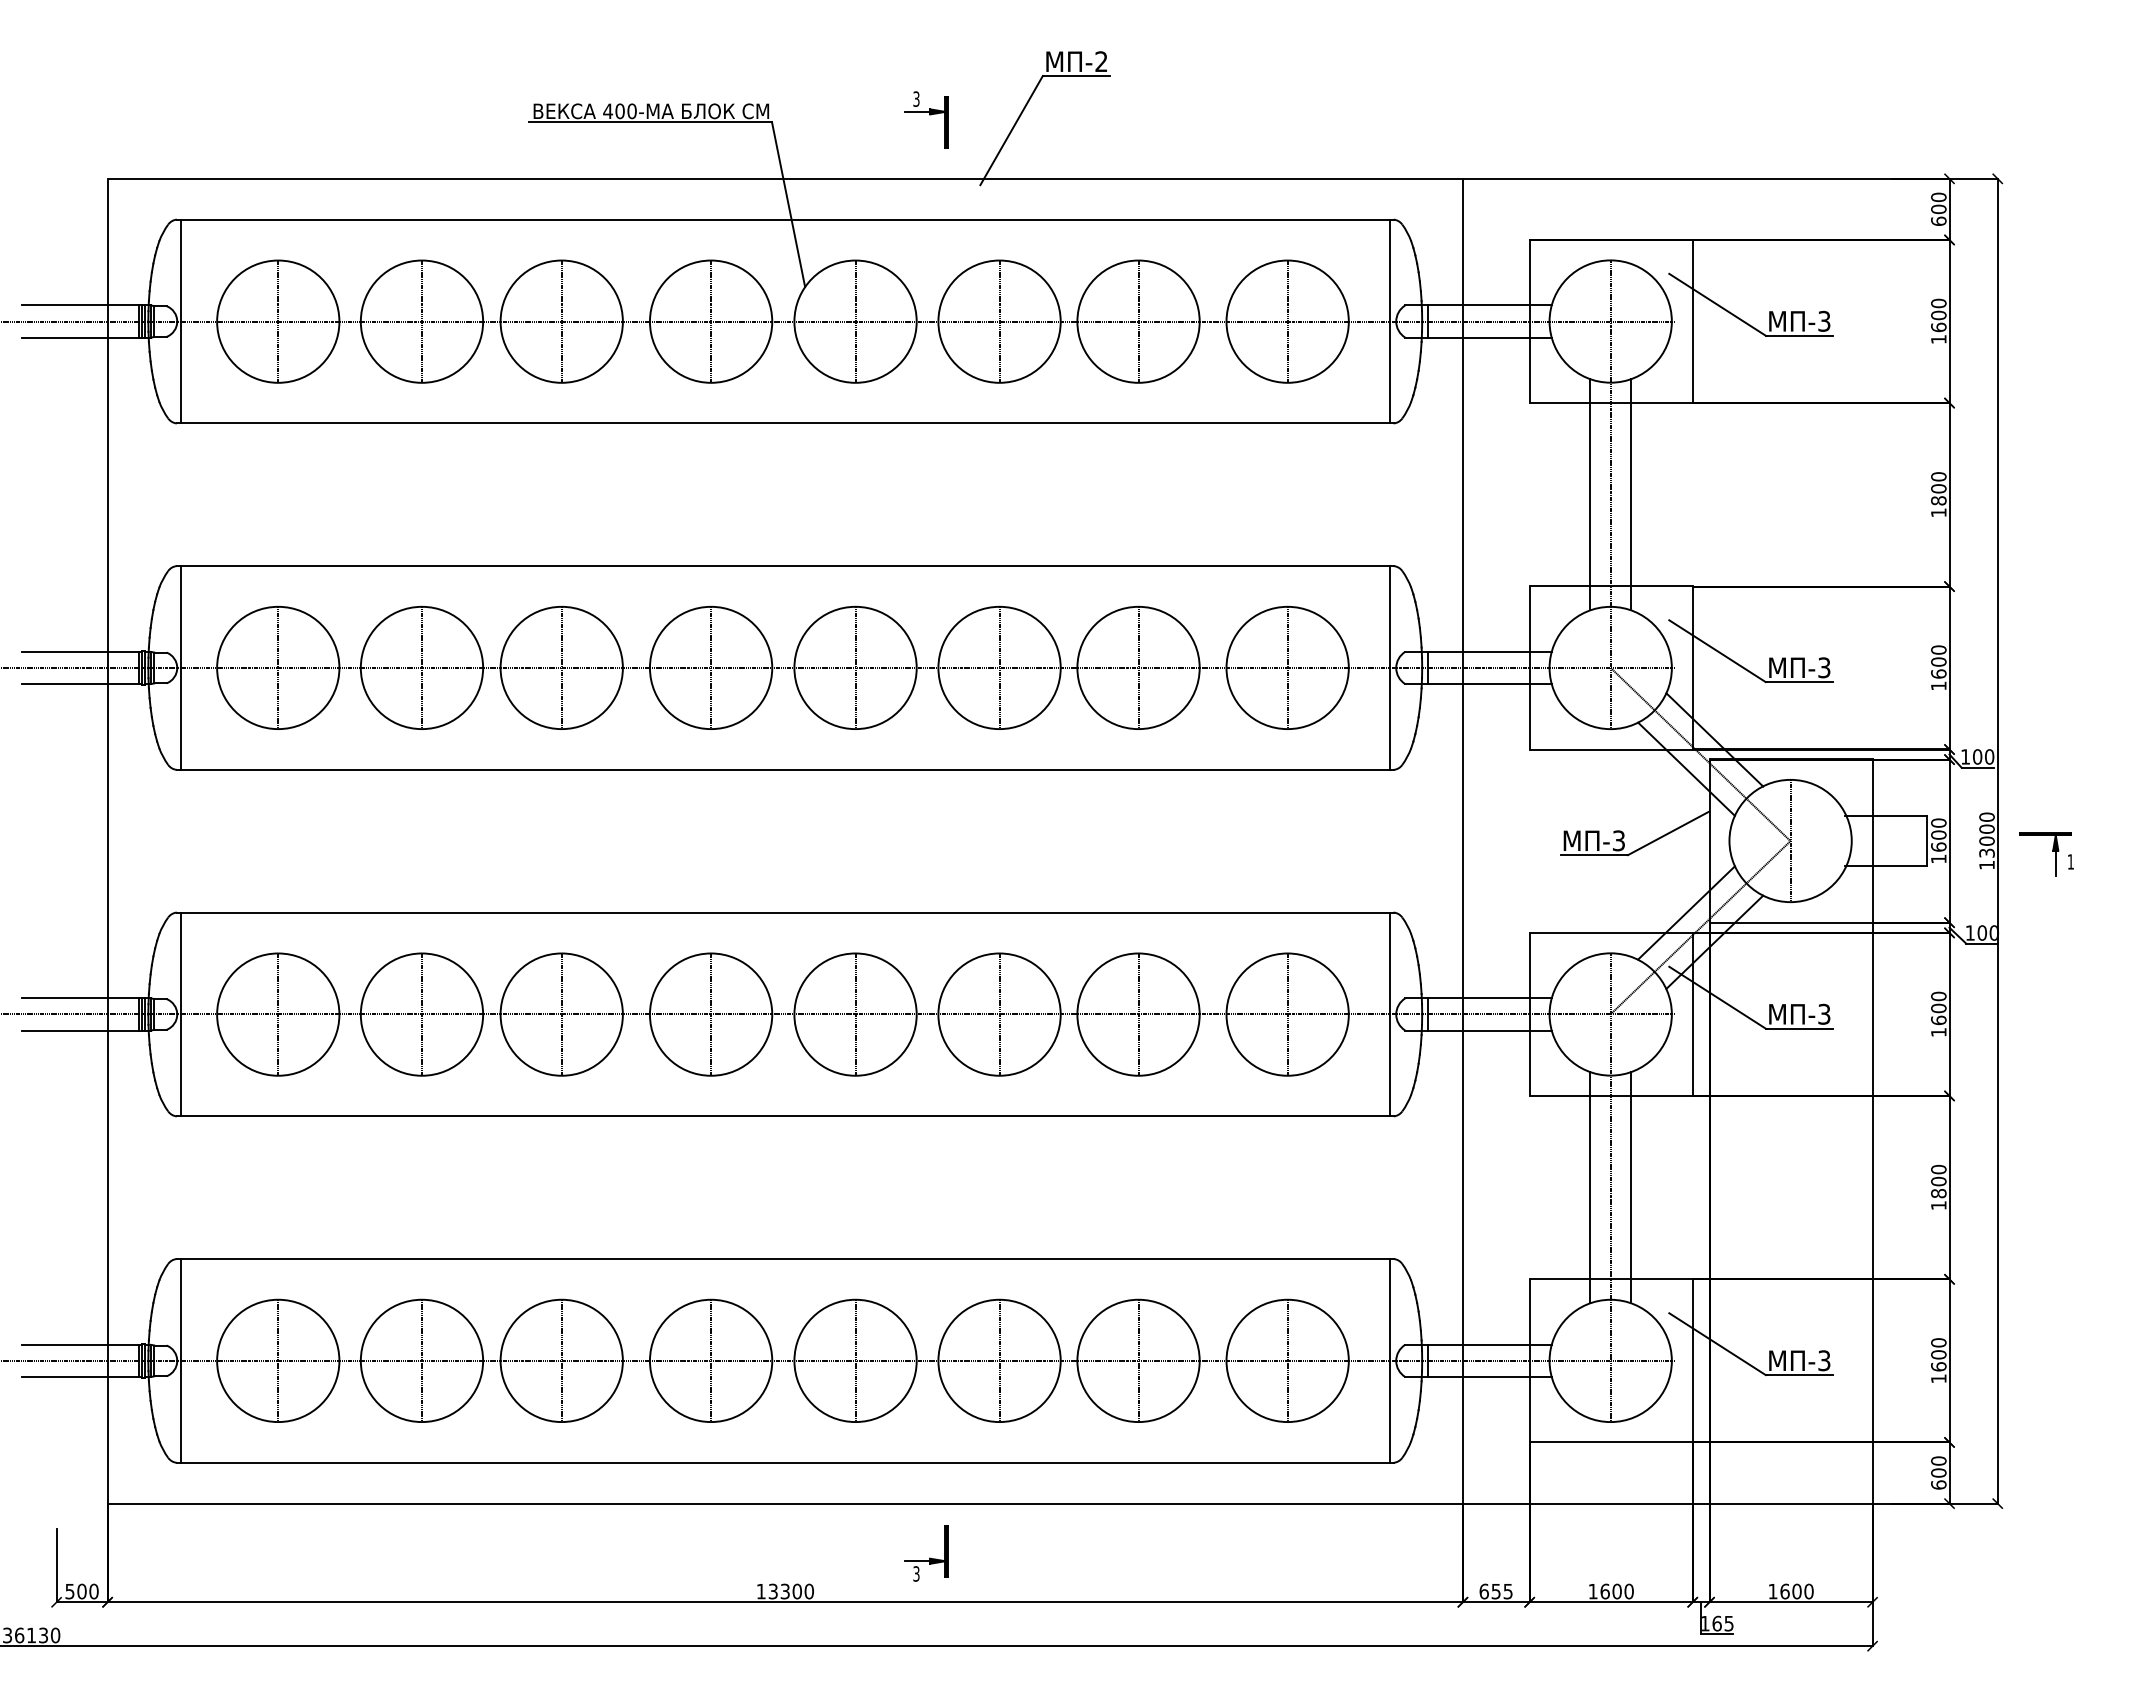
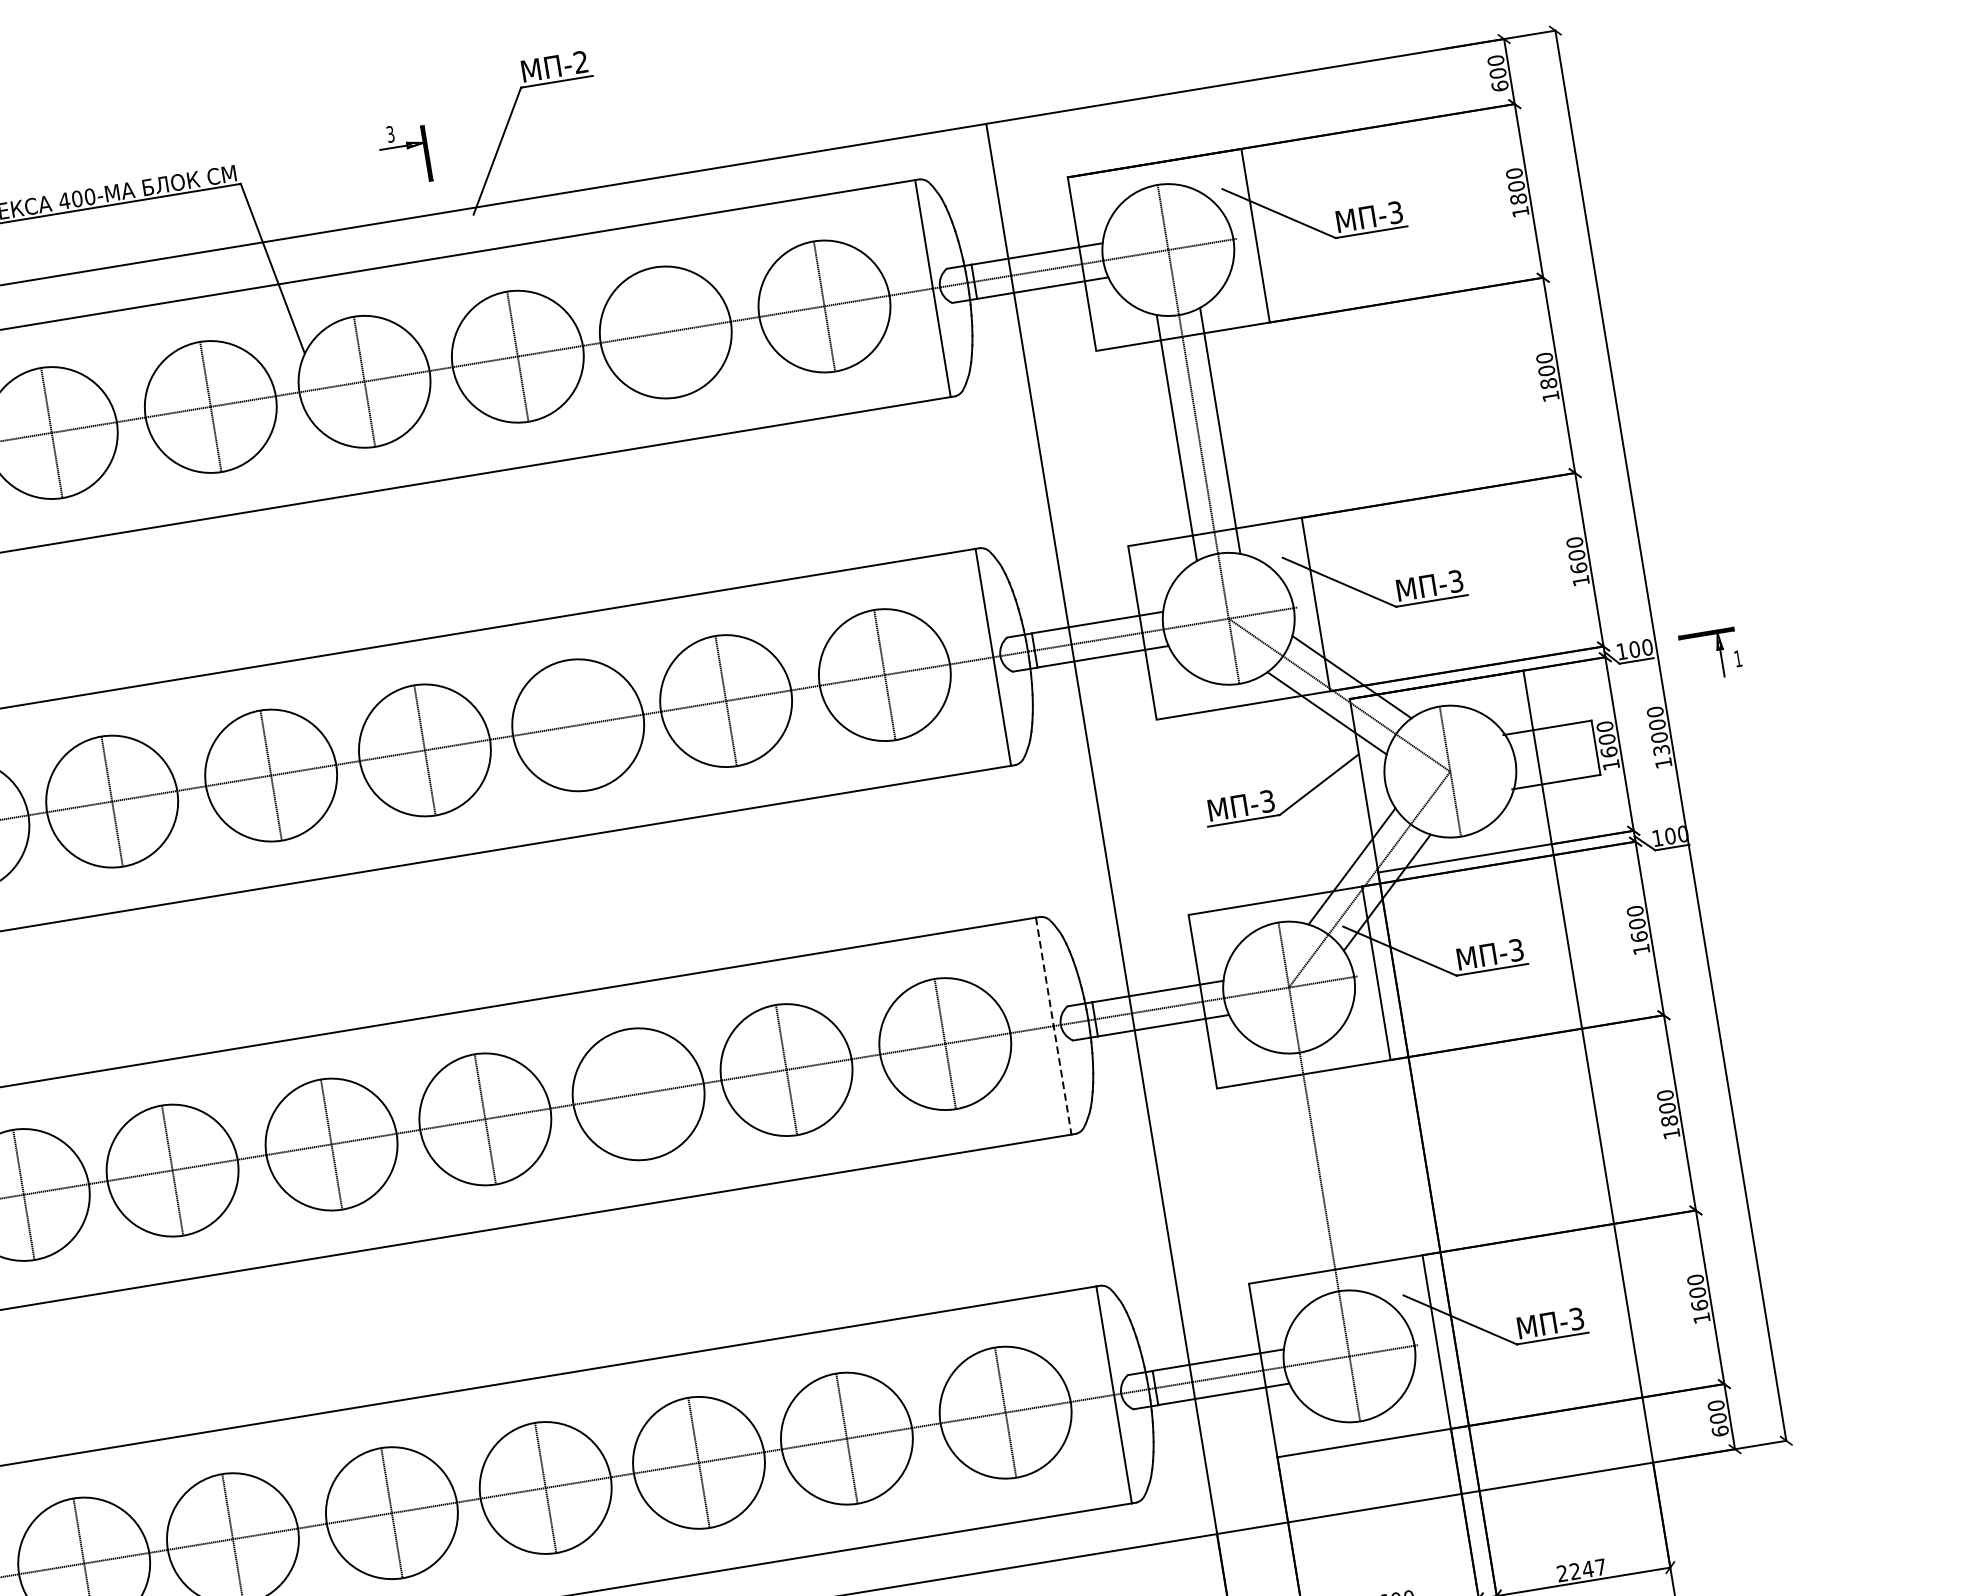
line: (1138, 321) -> (665, 332), removed
text: (1938, 327) -> (1518, 199), 1600 -> 1800
line: (999, 667) -> (578, 724), removed
part: (2052, 851) -> (1716, 650), moved
line: (999, 1014) -> (638, 1094), removed
line: (1389, 1014) -> (1053, 1026), solid -> dashed
line: (1590, 1187) -> (1297, 1175), removed
line: (1631, 1187) -> (1341, 1168), removed
text: (1790, 1591) -> (1581, 1570), 1600 -> 2247

